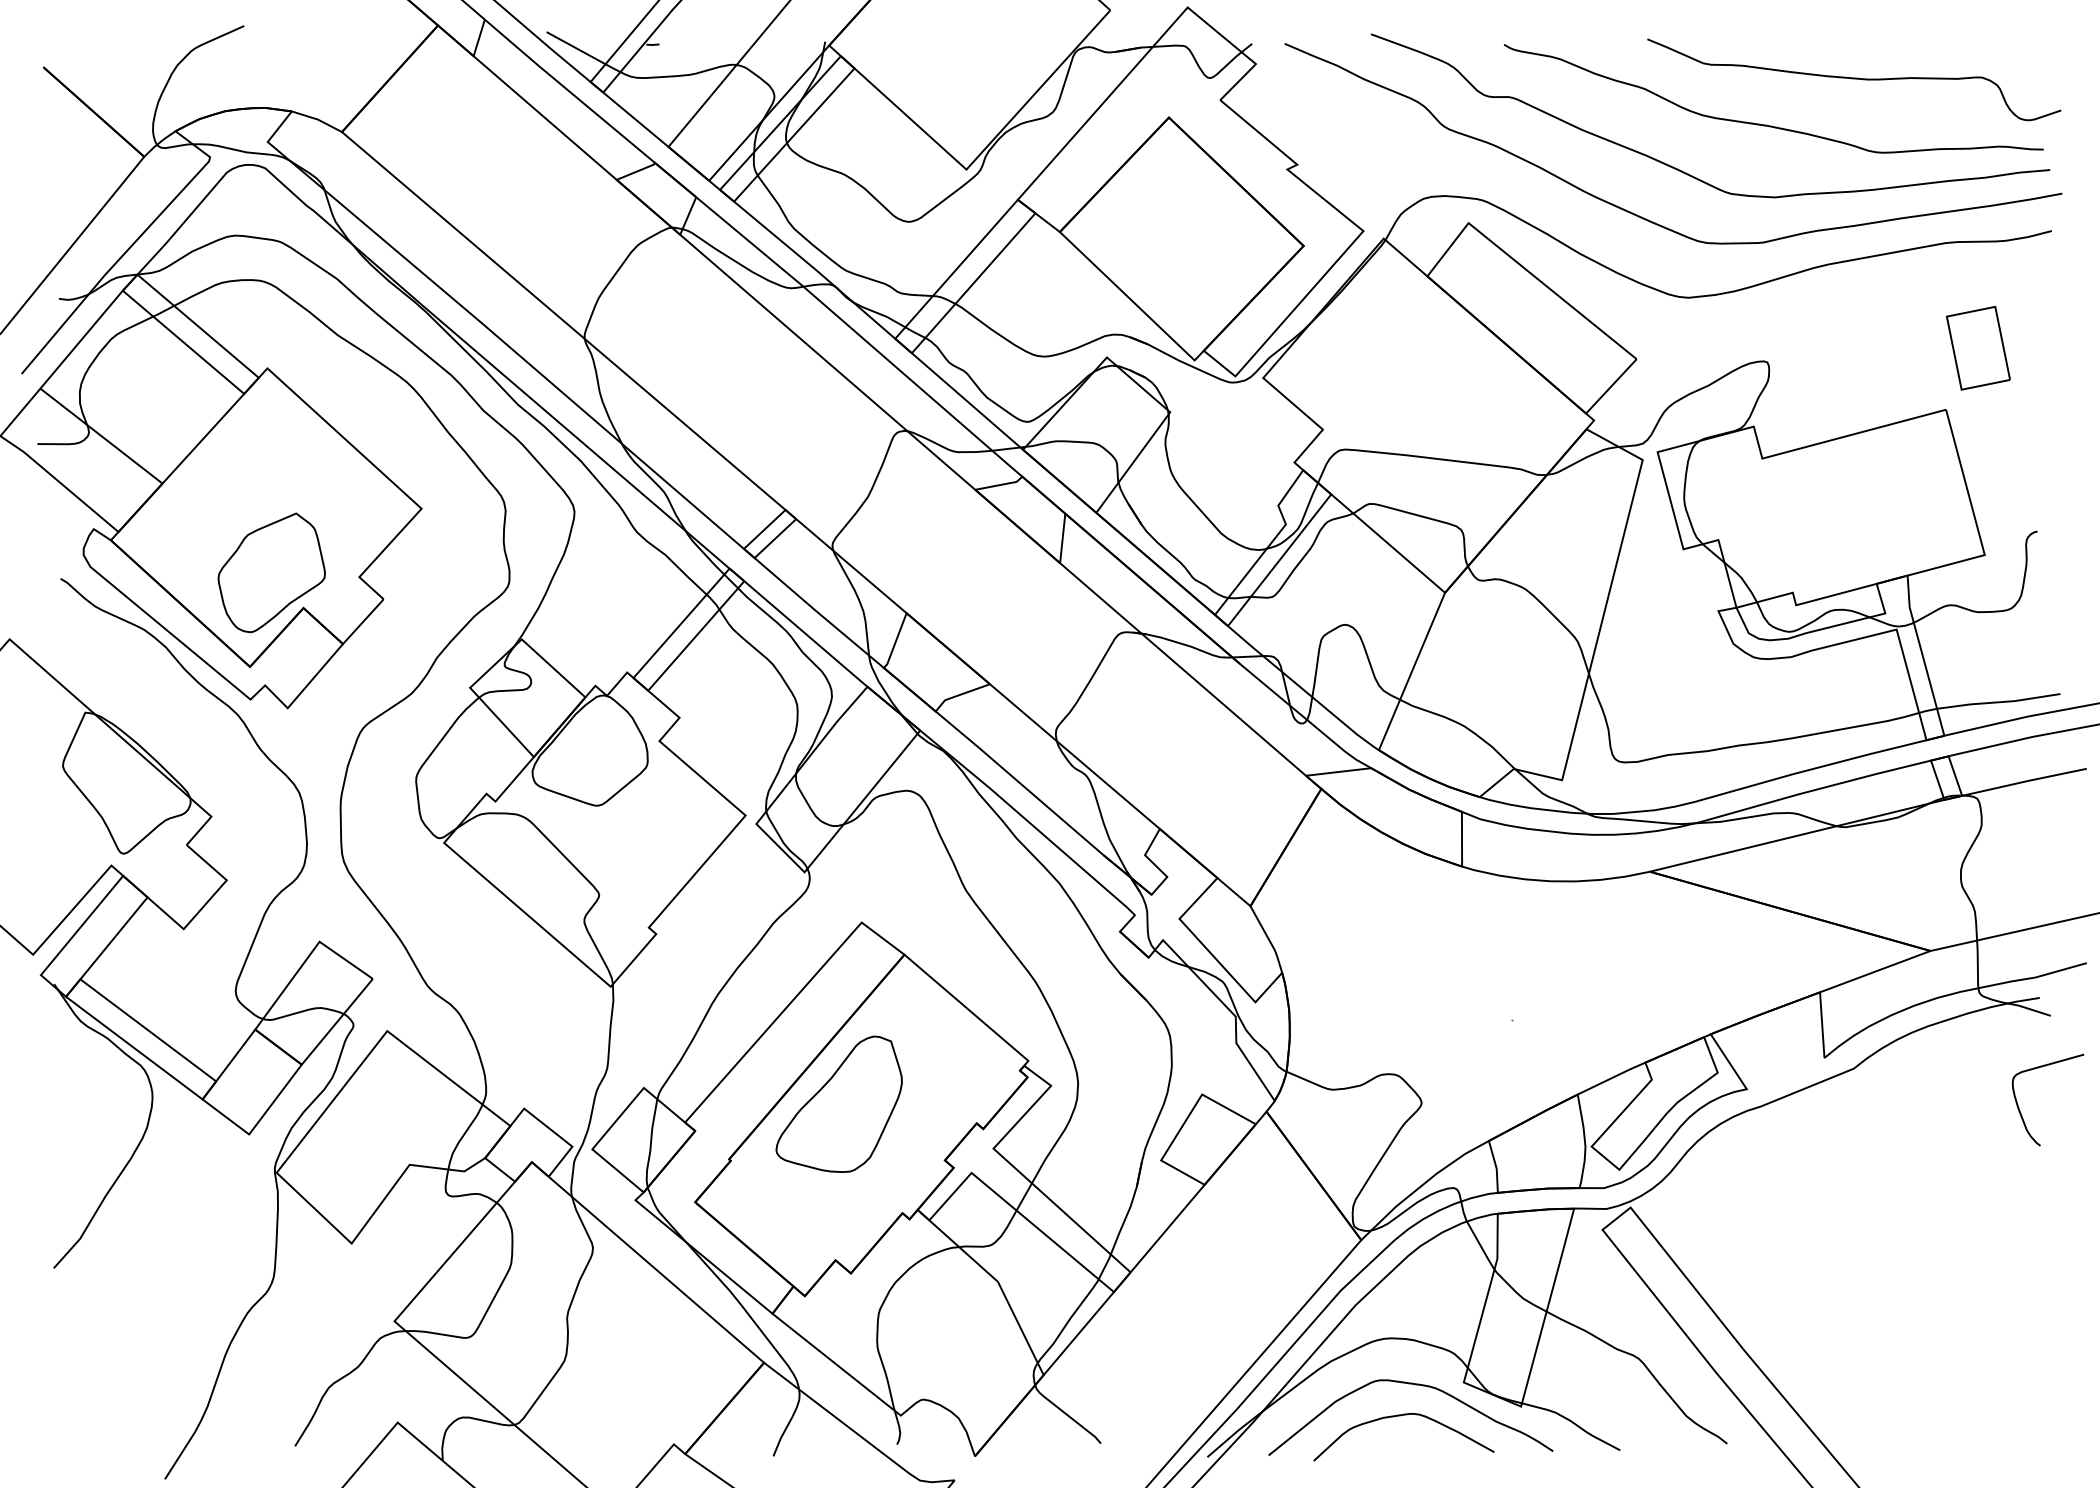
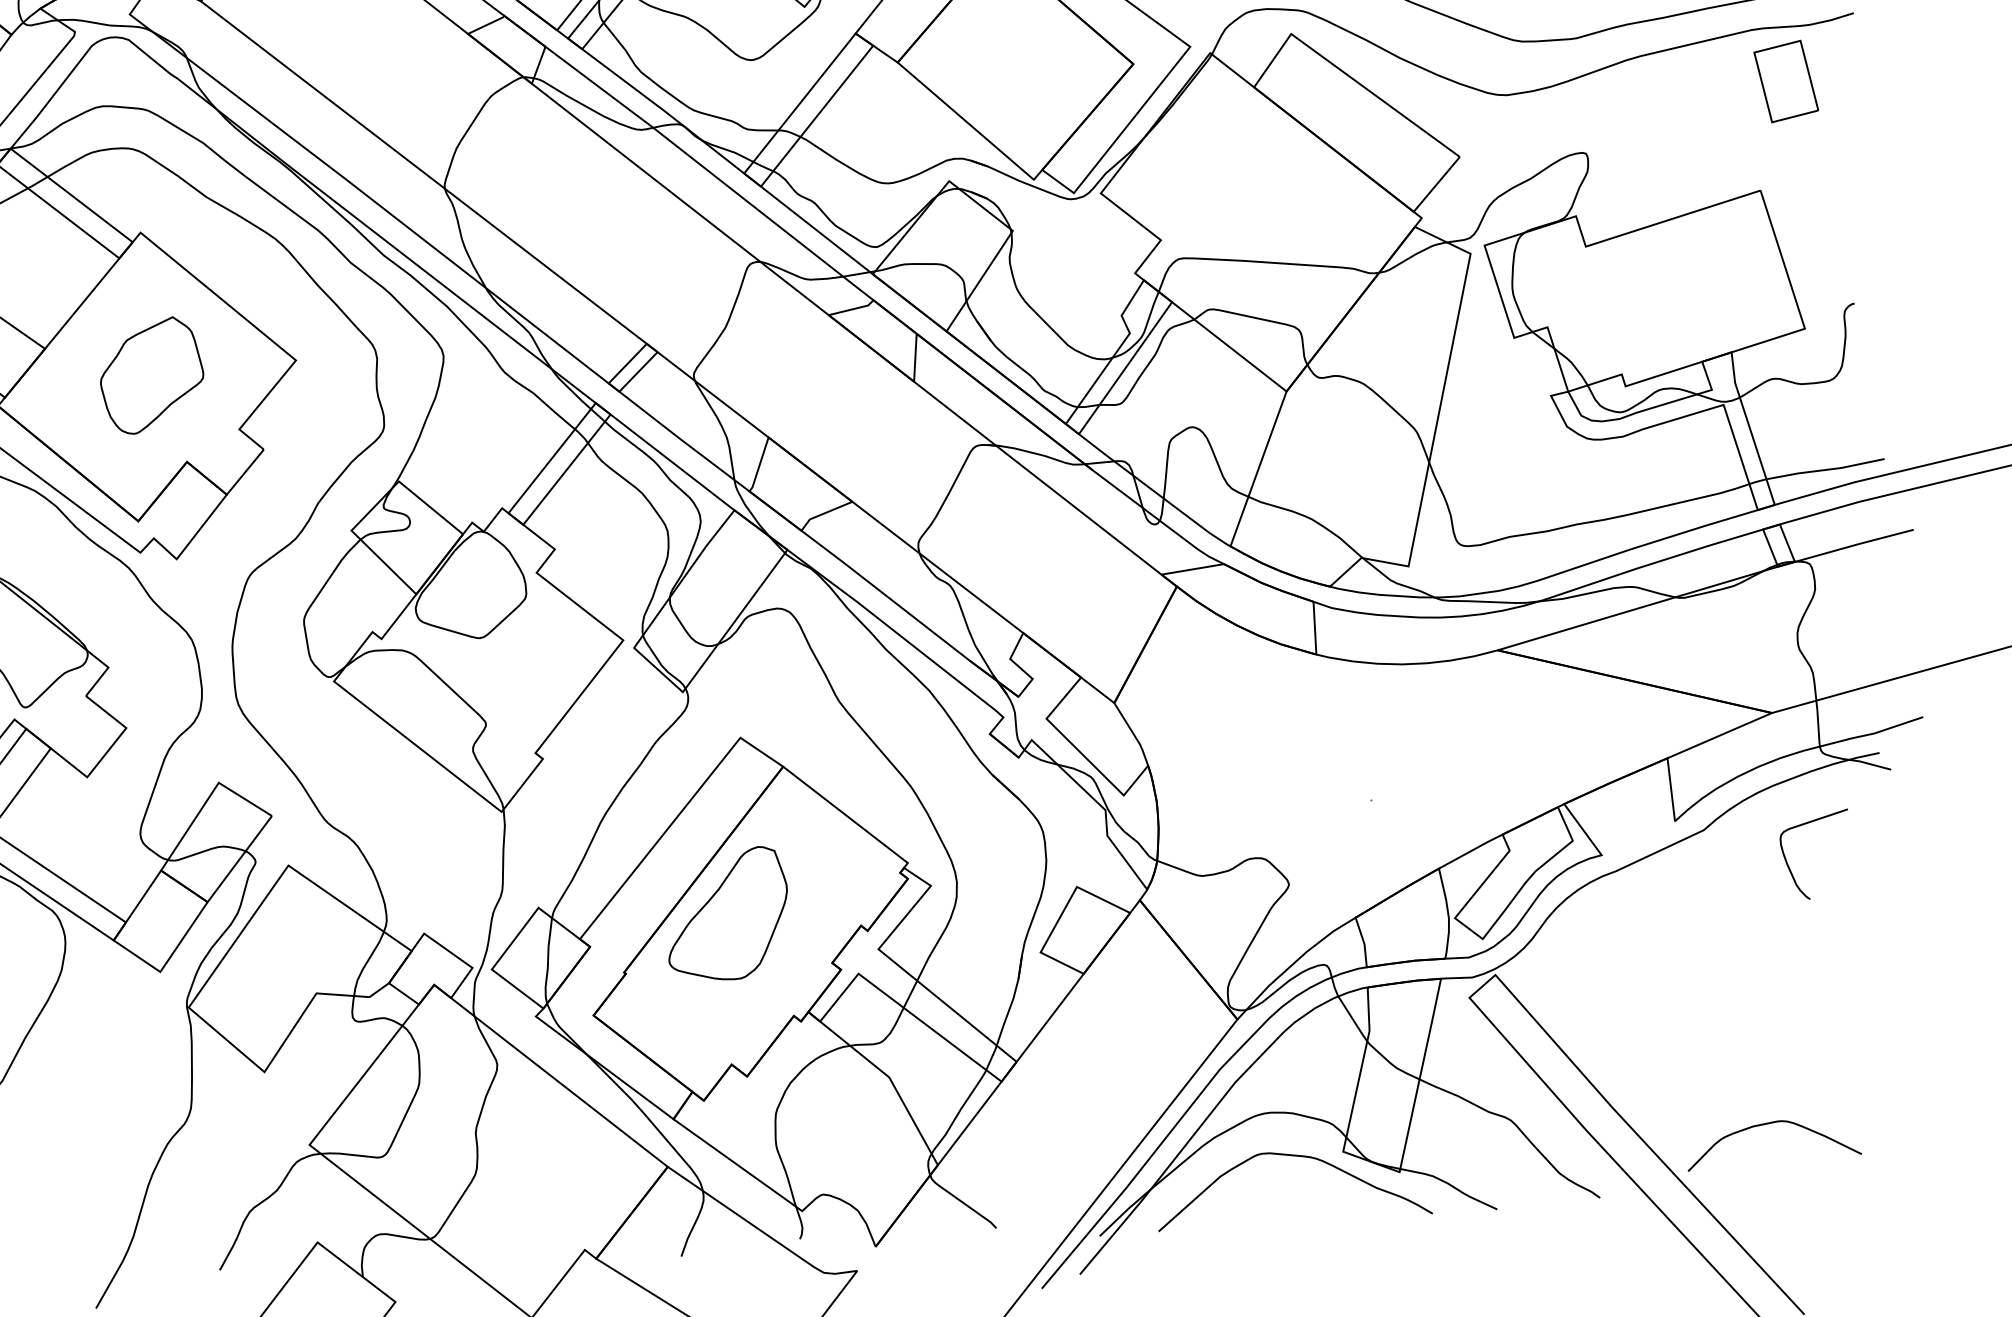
part: (1978, 347) -> (1786, 80), moved
part: (271, 572) -> (151, 375), moved
curve: (2019, 1107) -> (1788, 863), moved
curve: (1400, 1416) -> (1769, 1124), moved

